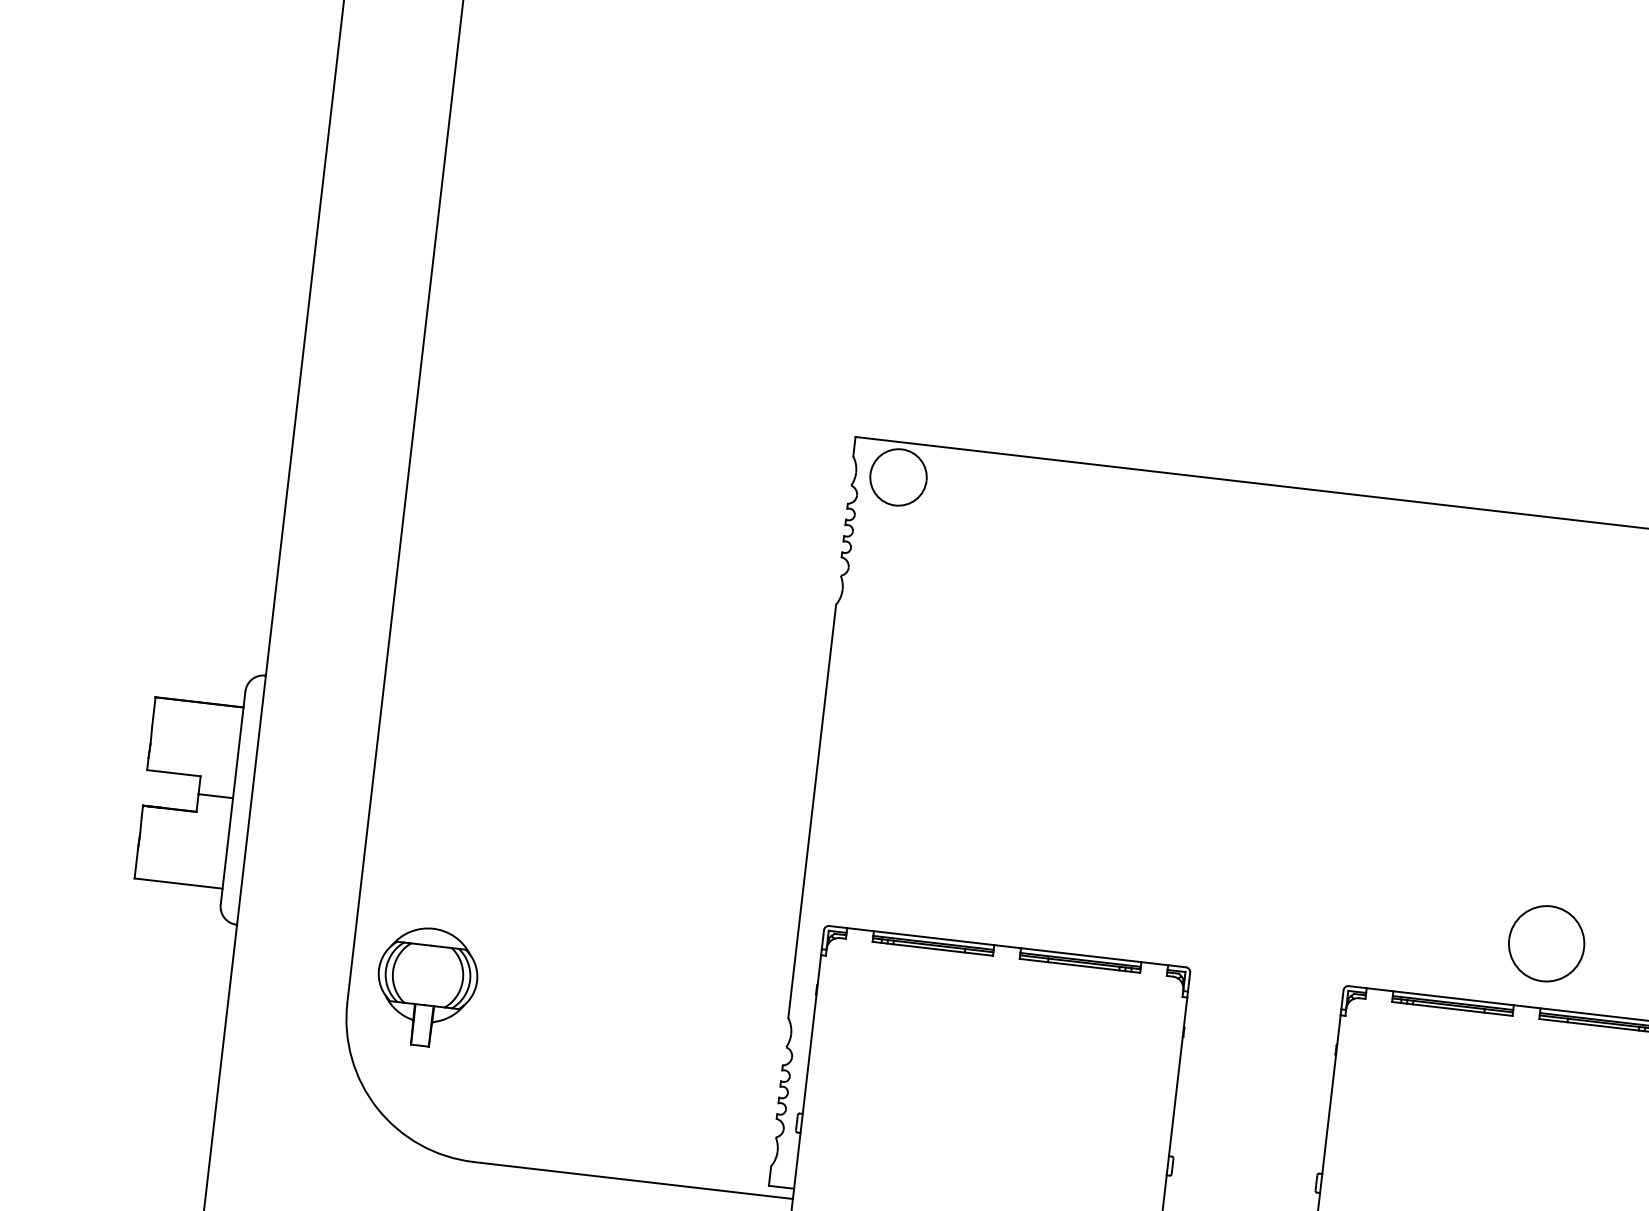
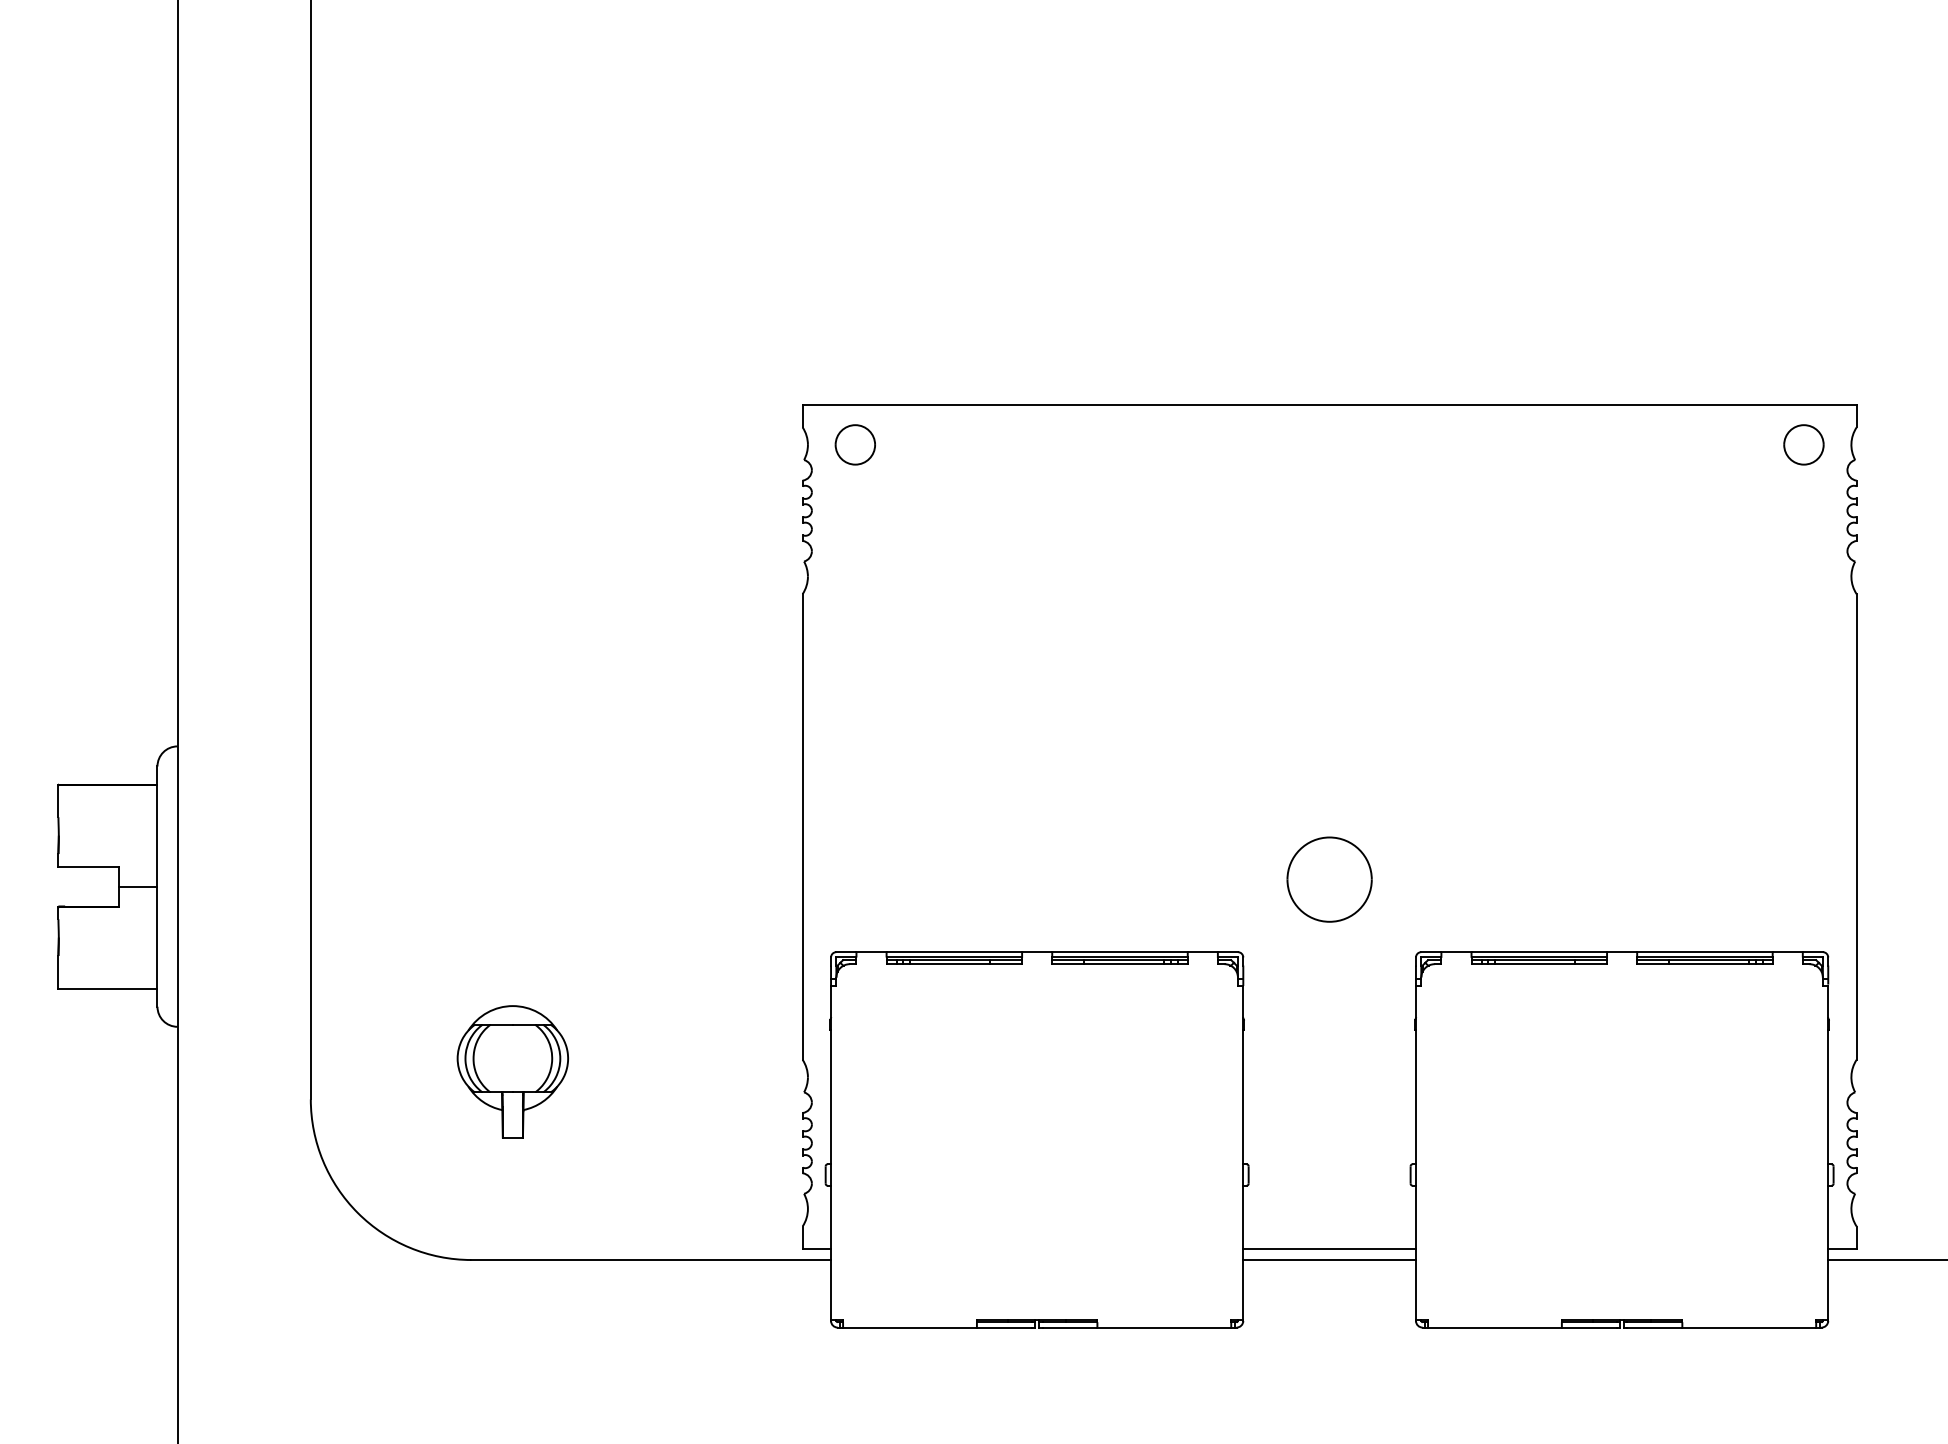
part: (897, 477) -> (854, 444), size x0.62
part: (1546, 943) -> (1329, 879), moved
part: (426, 986) -> (512, 1071), moved

